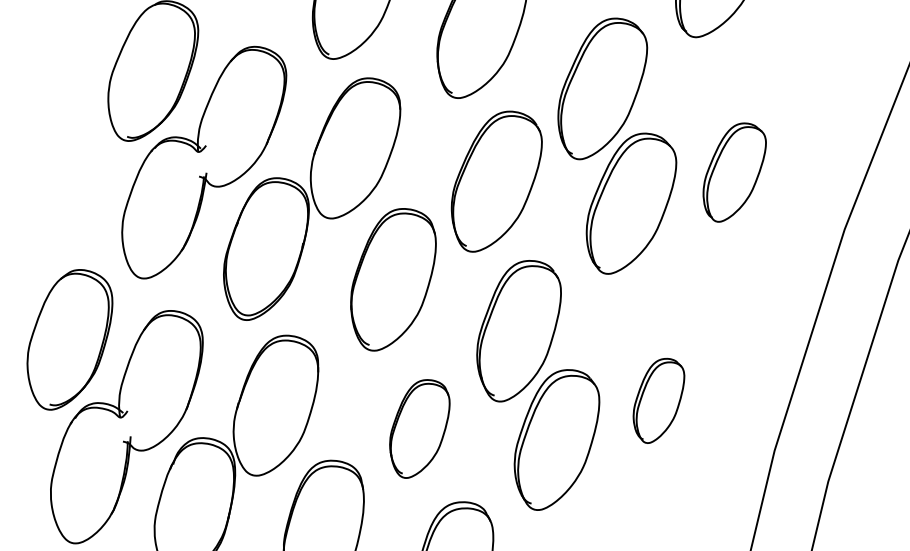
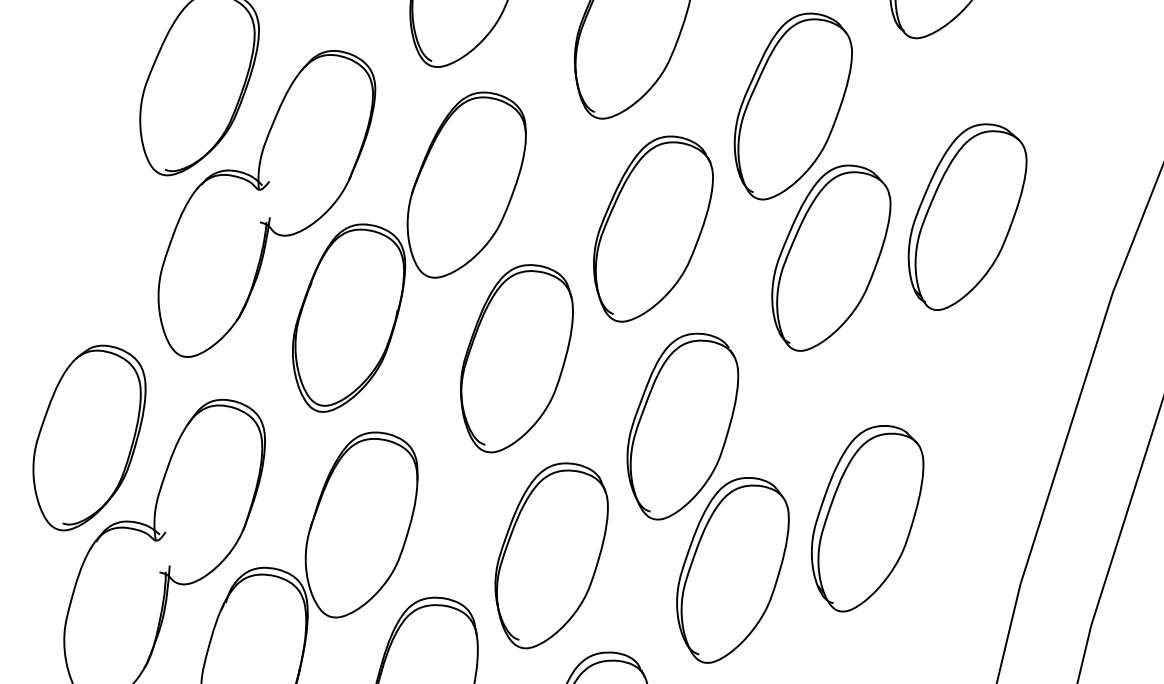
part: (734, 172) -> (967, 216), size x1.43
part: (658, 400) -> (867, 518), size x1.67
part: (419, 428) -> (551, 555), size x1.43

